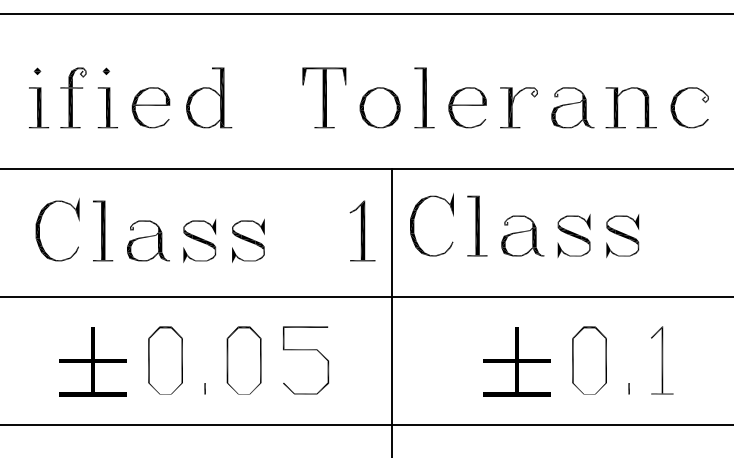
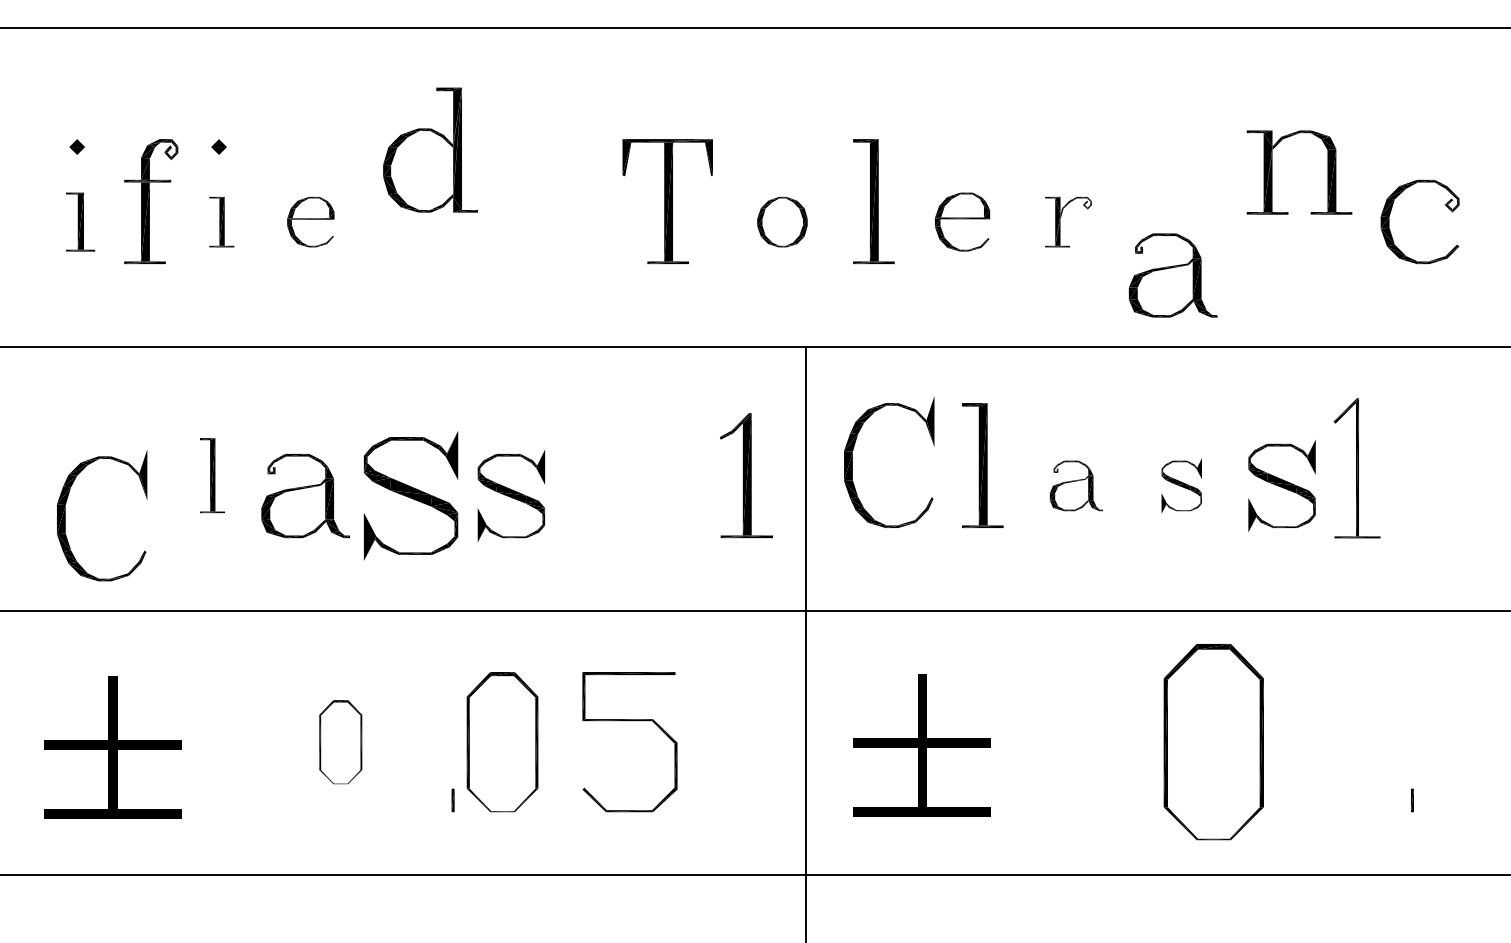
part: (209, 97) -> (431, 149), moved
part: (39, 107) -> (81, 221), size x0.7
part: (107, 107) -> (221, 221), size x0.6
part: (150, 107) -> (309, 221), size x0.6
part: (379, 107) -> (781, 221), size x0.6
part: (467, 107) -> (962, 221), size x0.7
part: (518, 107) -> (1067, 221), size x0.6
part: (572, 107) -> (1172, 274), moved
part: (618, 107) -> (1273, 171), moved
part: (39, 229) -> (64, 515), moved
part: (103, 230) -> (213, 474), size x0.6
part: (522, 235) -> (1075, 484), size x0.6
part: (573, 235) -> (1180, 484), size x0.6
part: (199, 240) -> (410, 495), size x1.4
part: (165, 360) -> (340, 742), size x0.6
part: (589, 360) -> (1213, 742), size x1.4
part: (662, 360) -> (1357, 468), moved
part: (92, 361) -> (112, 746), moved
part: (516, 361) -> (921, 744), moved
line: (204, 388) -> (451, 799), moved
line: (628, 388) -> (1411, 799), moved

